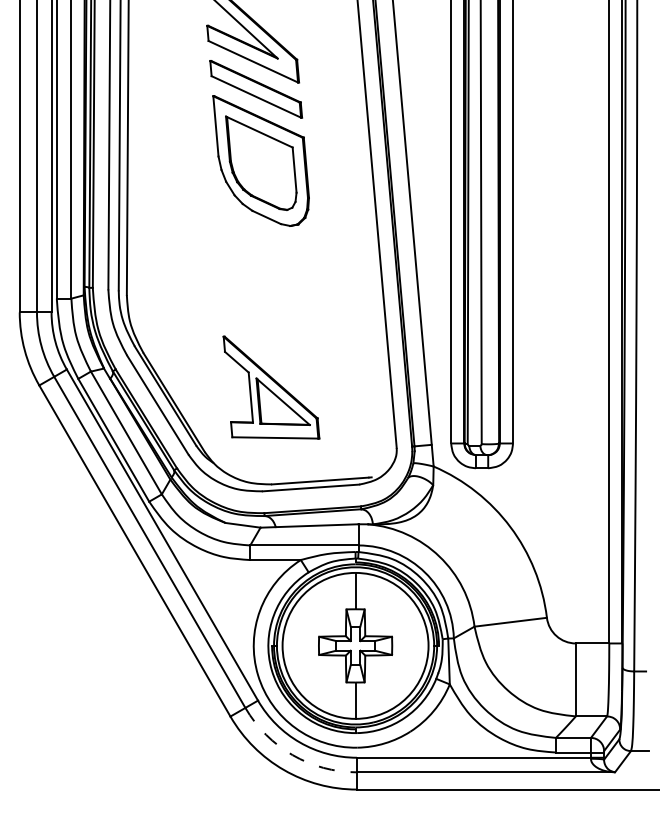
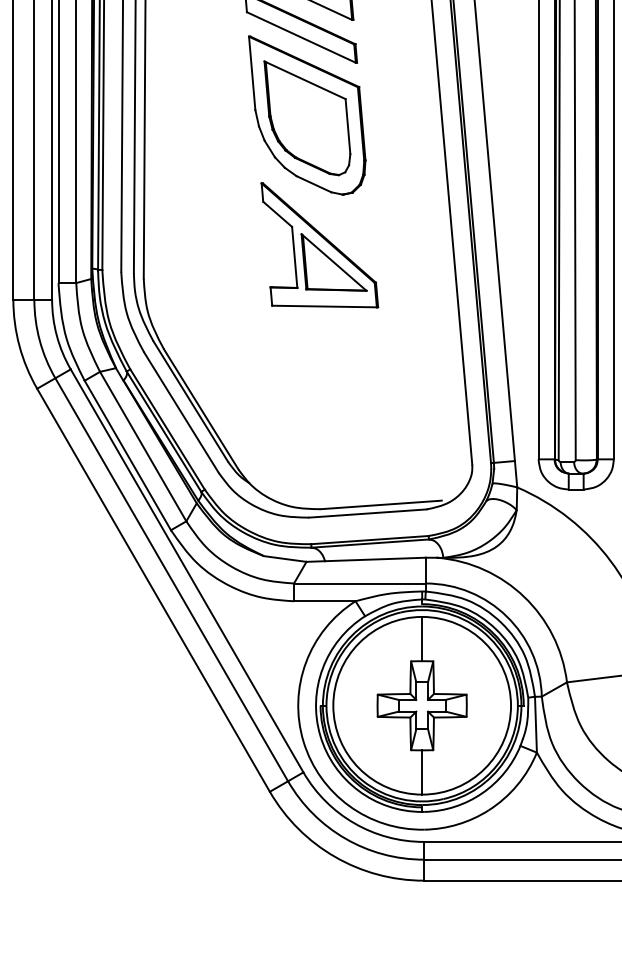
part: (271, 387) -> (319, 245), moved
arc: (292, 755) -> (345, 839), dashed -> solid

